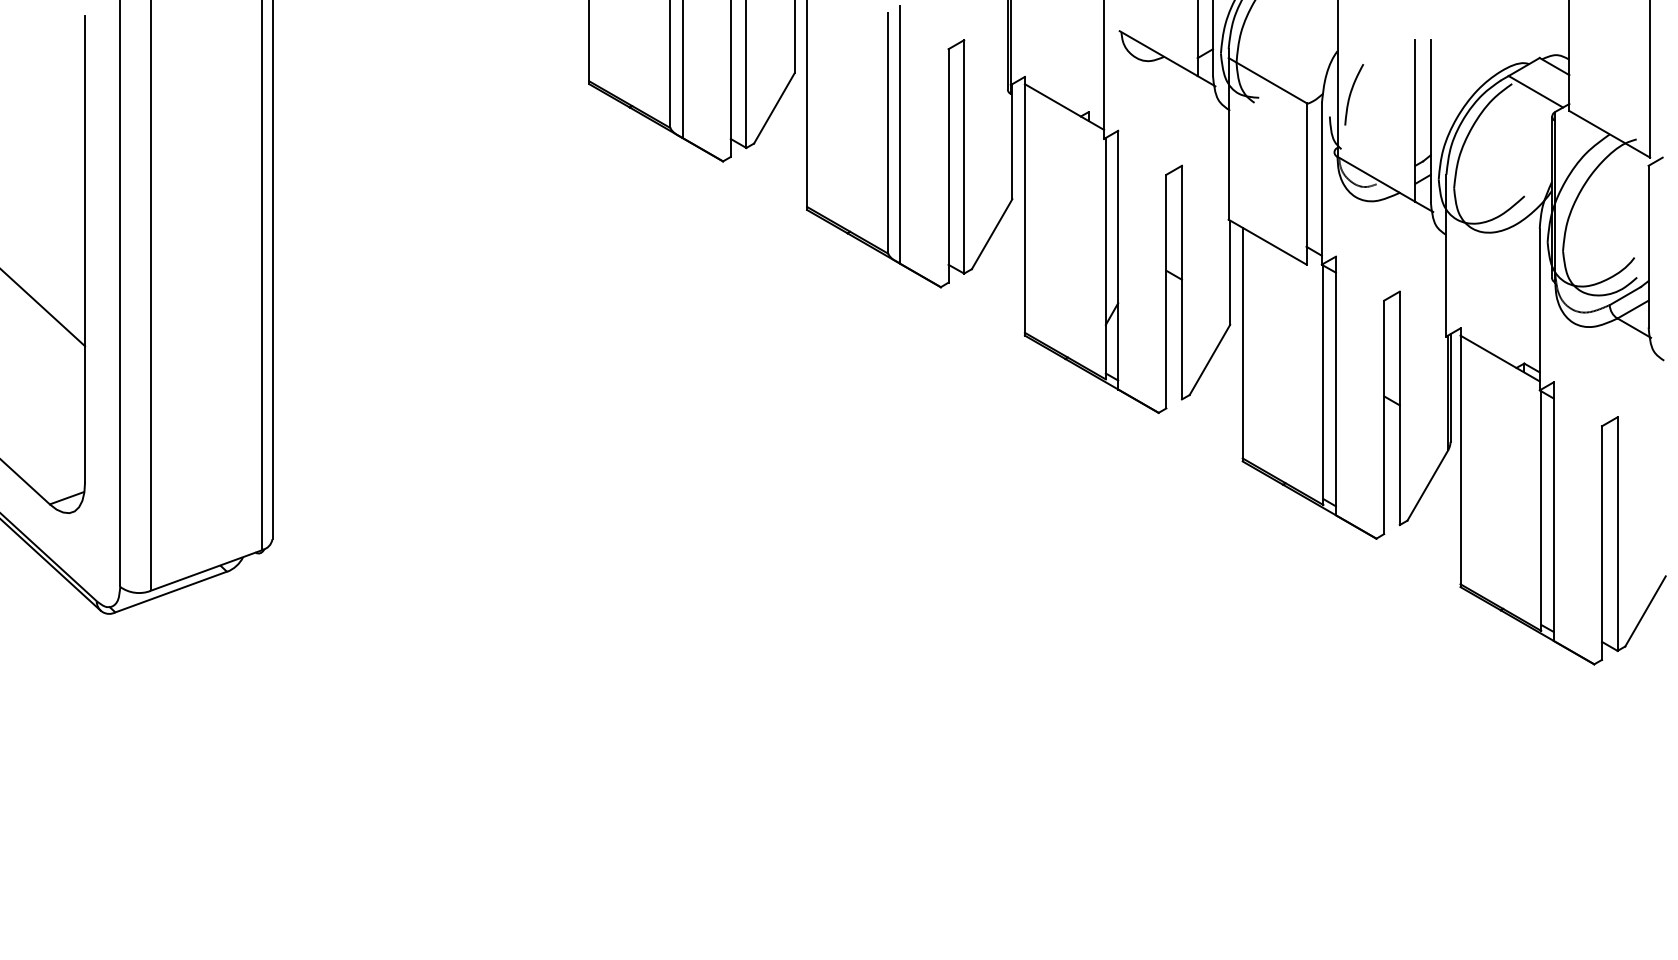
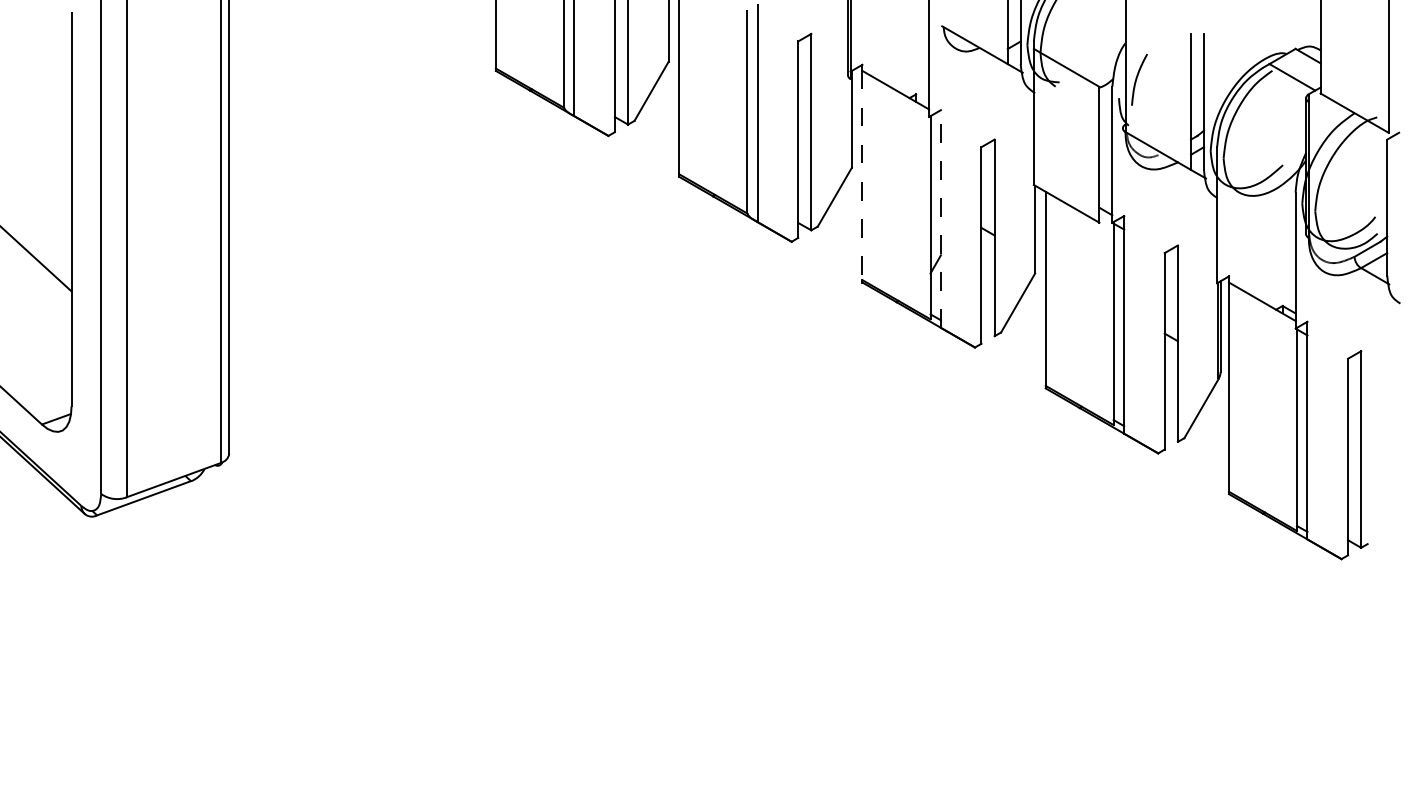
line: (1024, 208) -> (862, 175), solid -> dashed
line: (1117, 260) -> (940, 219), solid -> dashed
line: (1645, 611) -> (1384, 514), removed

